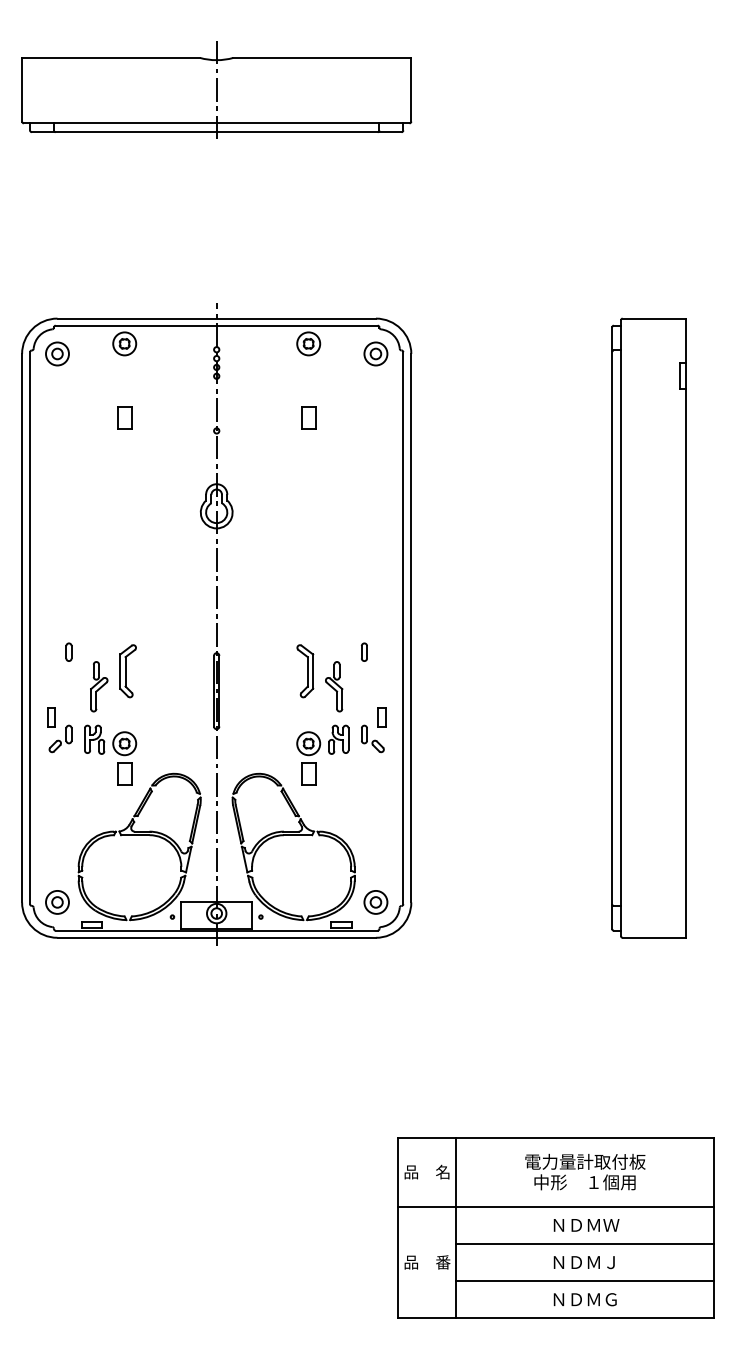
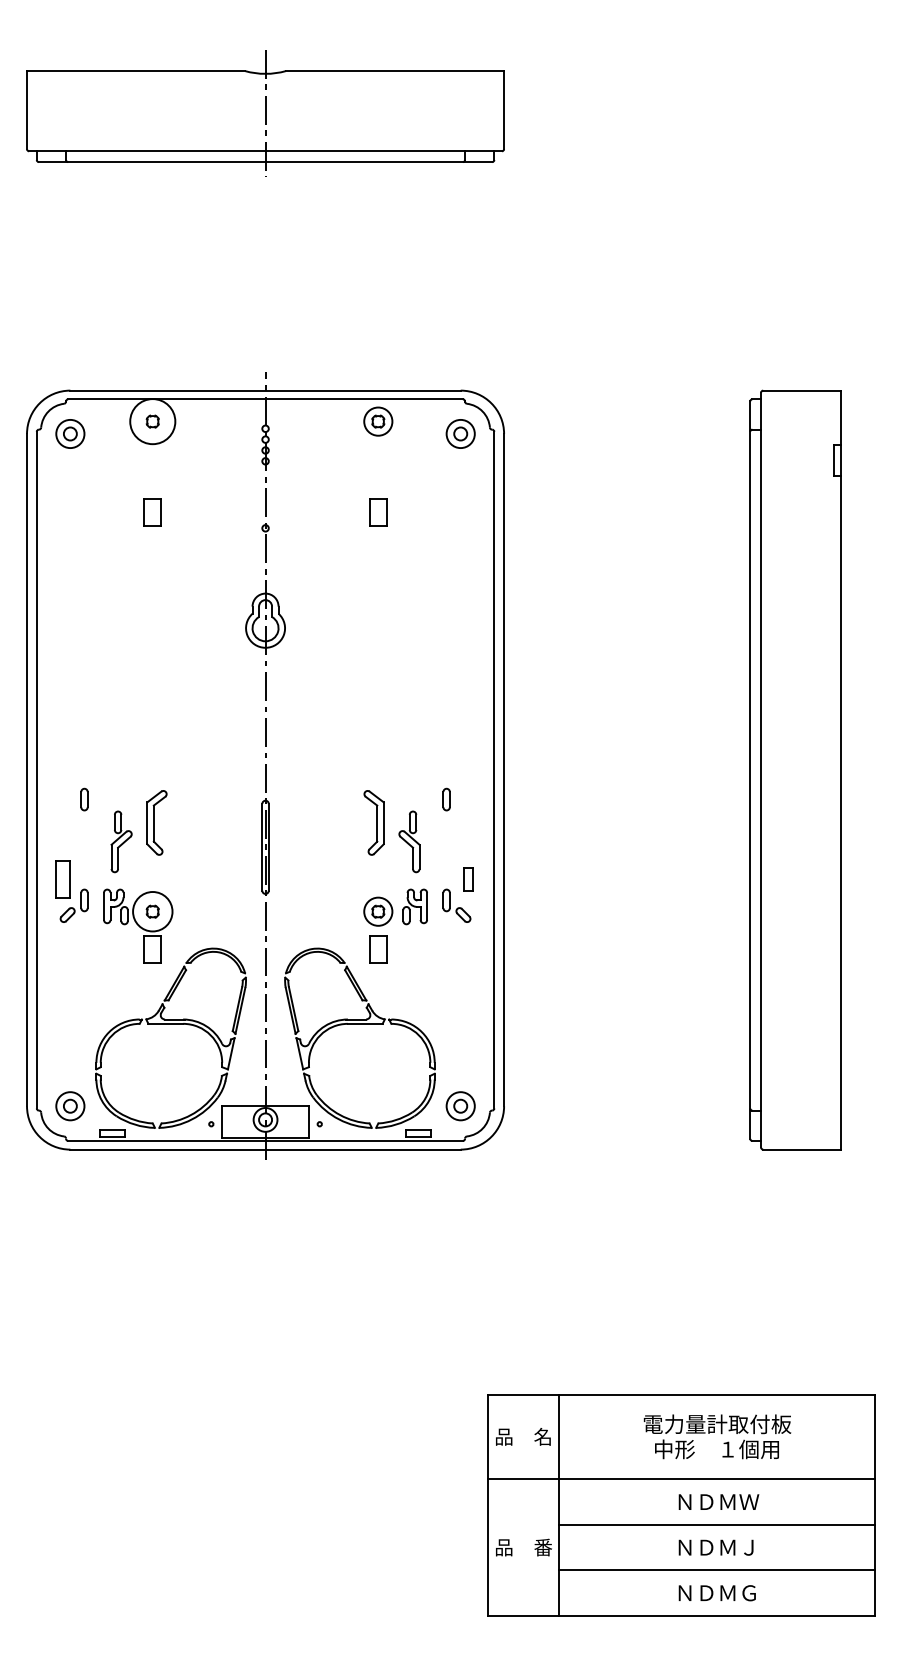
circle: (124, 343) -> (152, 421), size x1.6
part: (51, 717) -> (62, 879), size x1.6
circle: (124, 743) -> (152, 911), size x1.4

